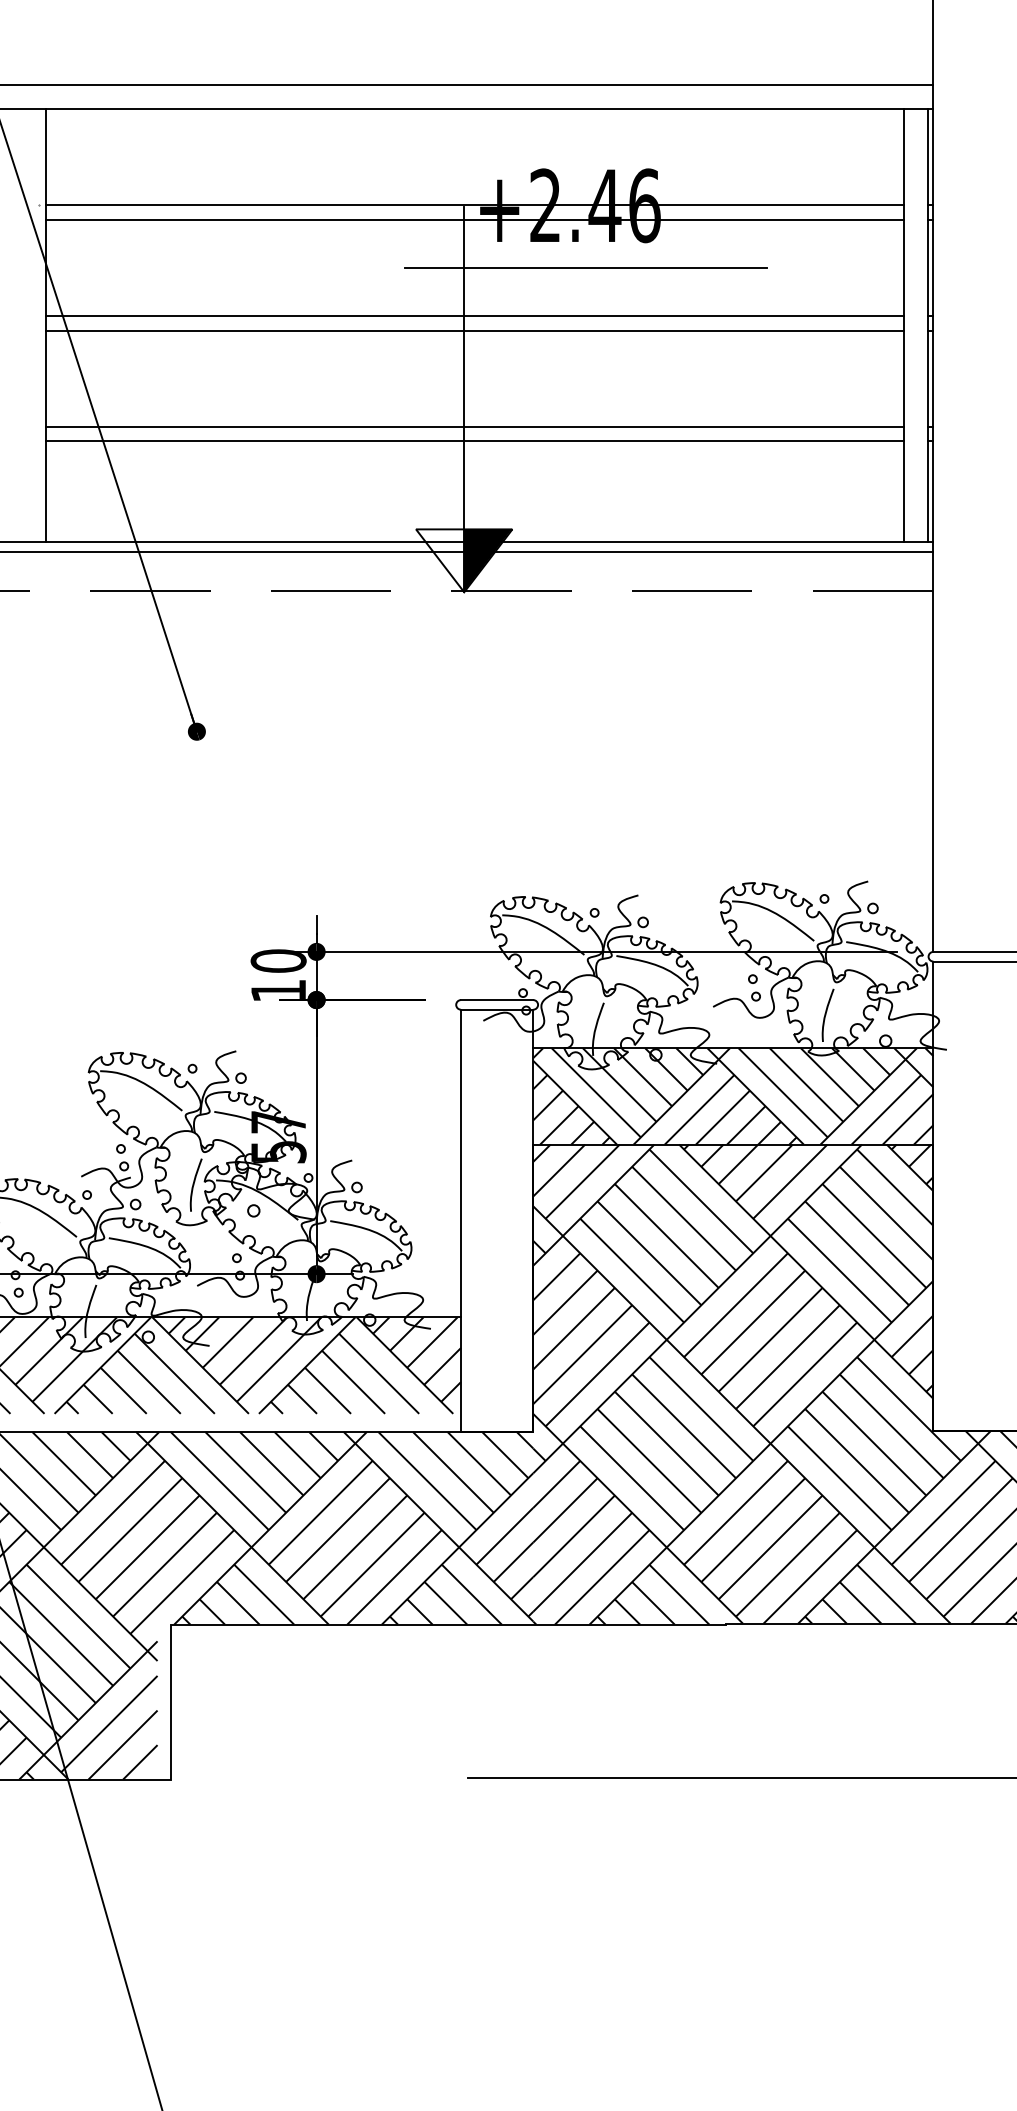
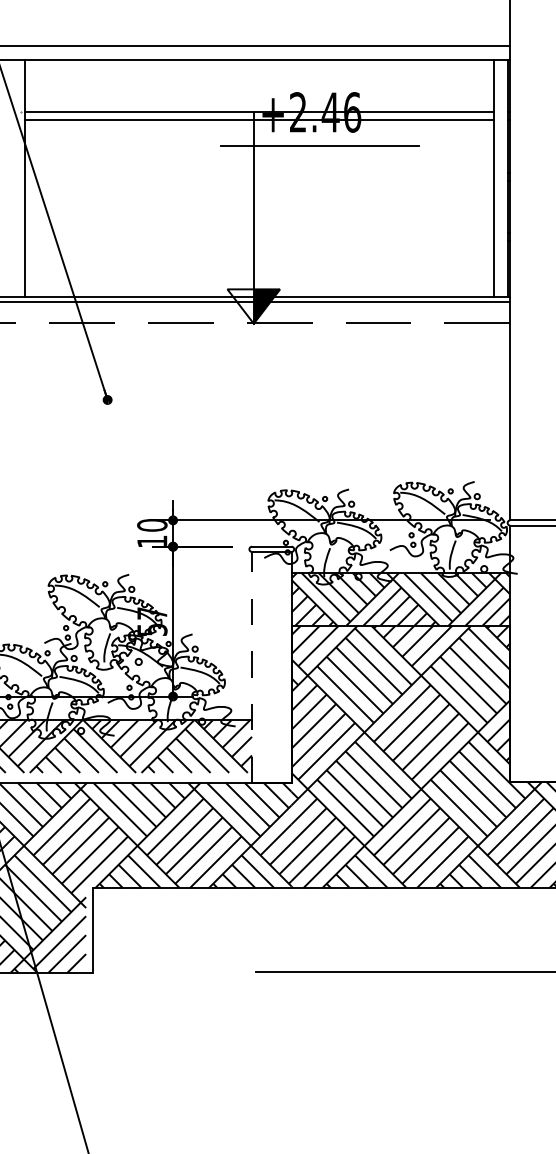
line: (474, 315) -> (259, 172), removed
line: (474, 330) -> (259, 180), removed
line: (474, 427) -> (259, 233), removed
line: (474, 441) -> (259, 241), removed
line: (461, 1219) -> (252, 666), solid -> dashed

